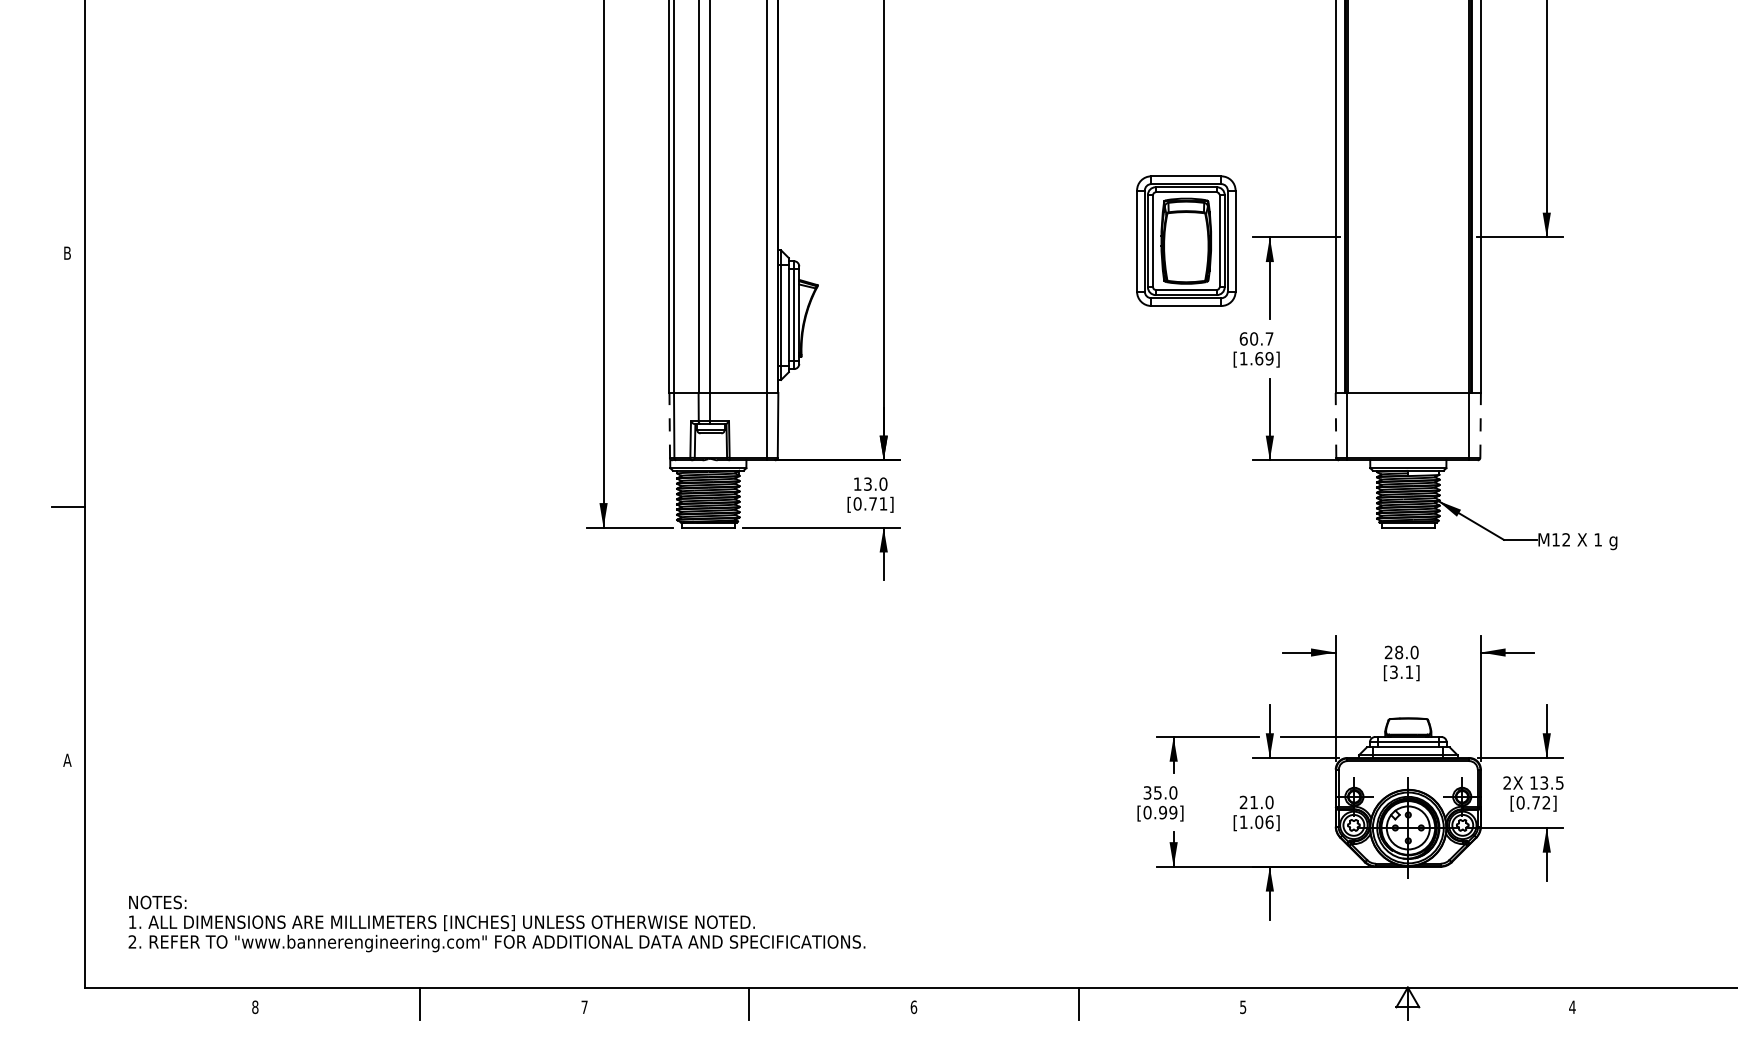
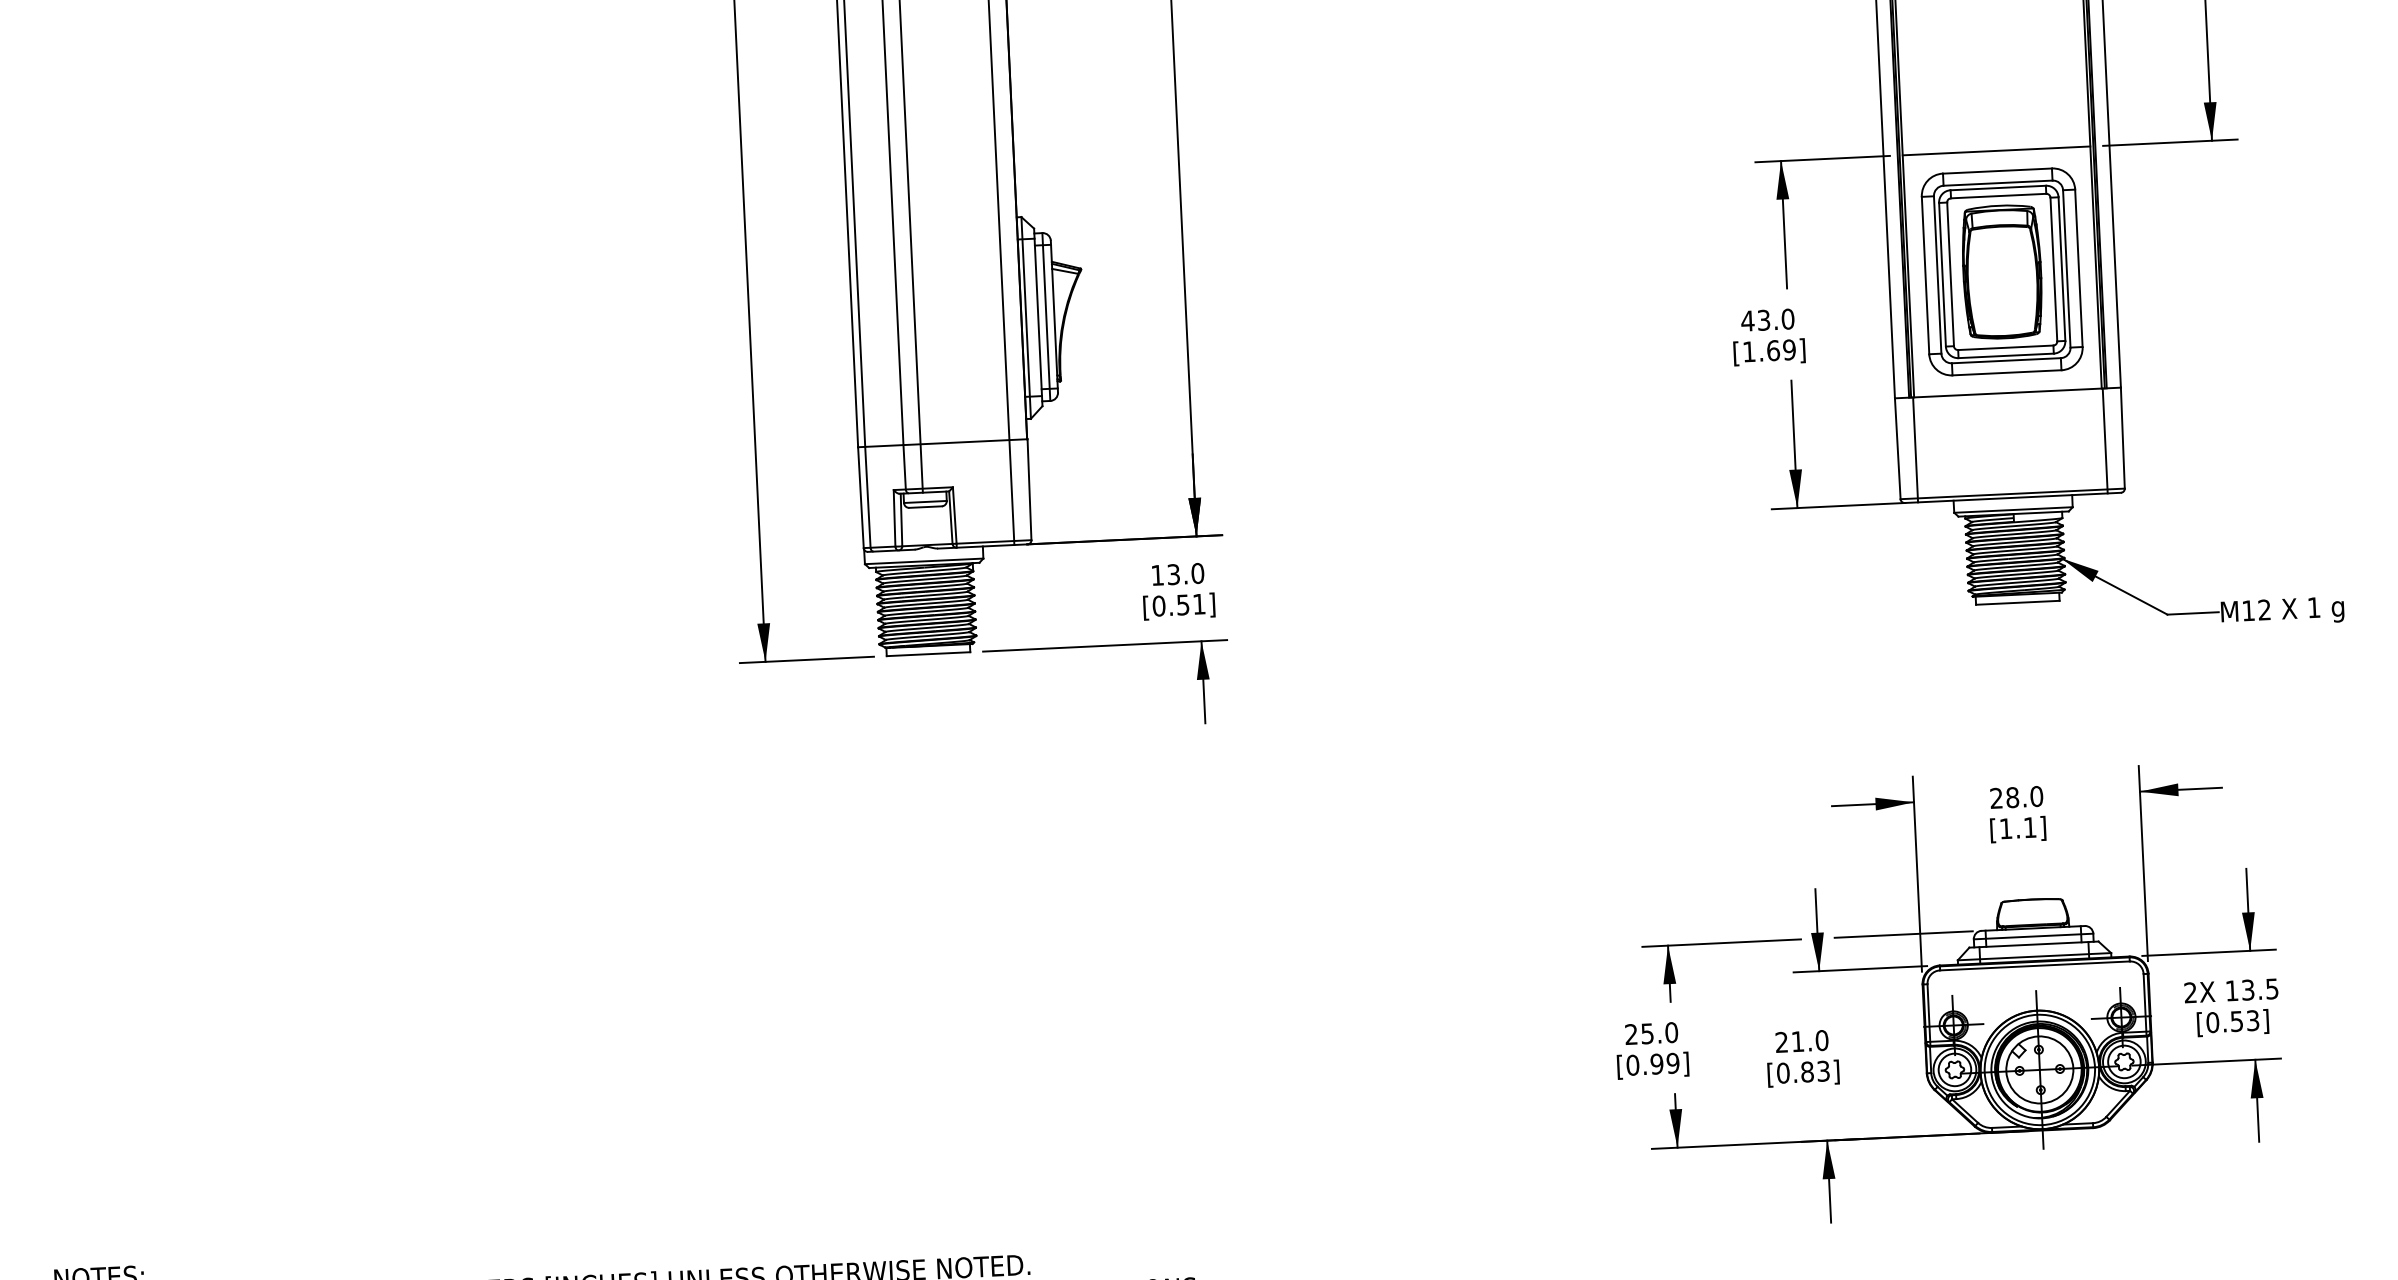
line: (1408, 237) -> (1996, 151), added
part: (1186, 240) -> (2002, 270), moved
text: (1256, 338) -> (1767, 319), 60.7 -> 43.0
line: (669, 424) -> (860, 496), dashed -> solid
line: (1336, 424) -> (1898, 447), dashed -> solid
line: (1480, 424) -> (2122, 436), dashed -> solid
text: (872, 503) -> (1182, 604), [0.71] -> [0.51]
text: (1393, 672) -> (2005, 829), [3.1] -> [1.1]
text: (1147, 792) -> (1631, 1033), 35.0 -> 25.0
text: (1541, 802) -> (2245, 1020), [0.72] -> [0.53]
text: (1256, 822) -> (1803, 1072), [1.06] -> [0.83]

